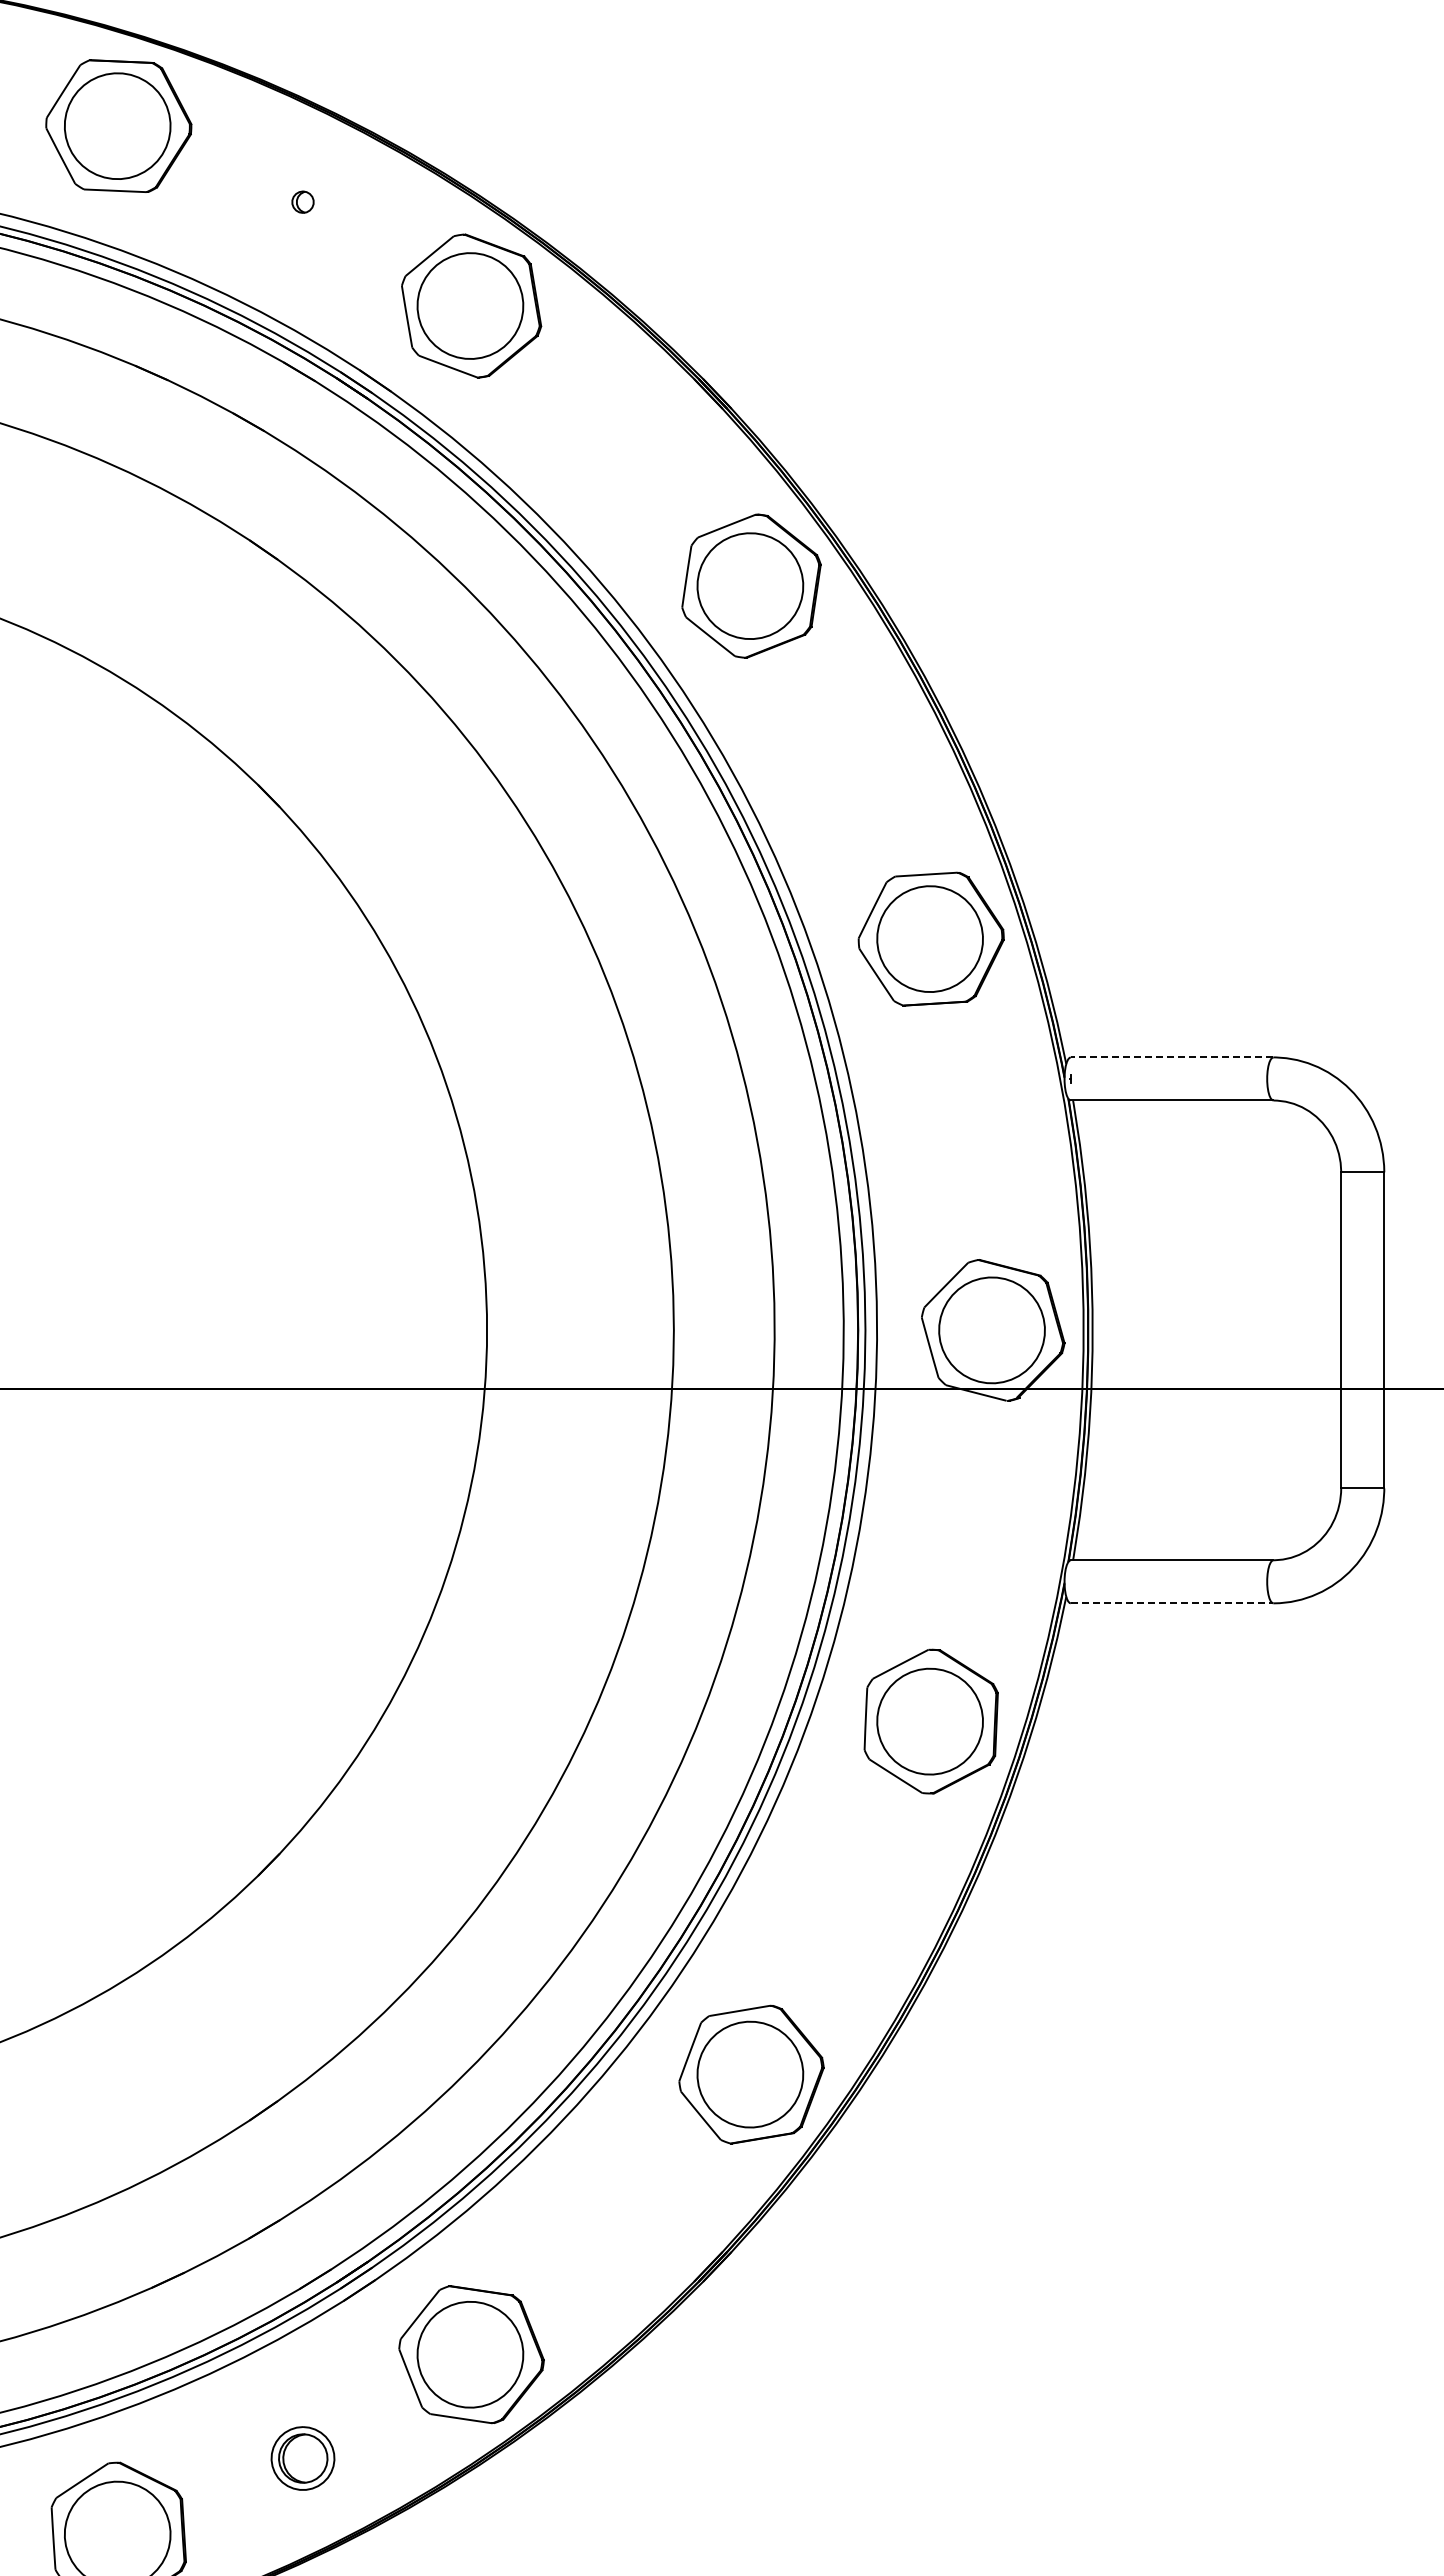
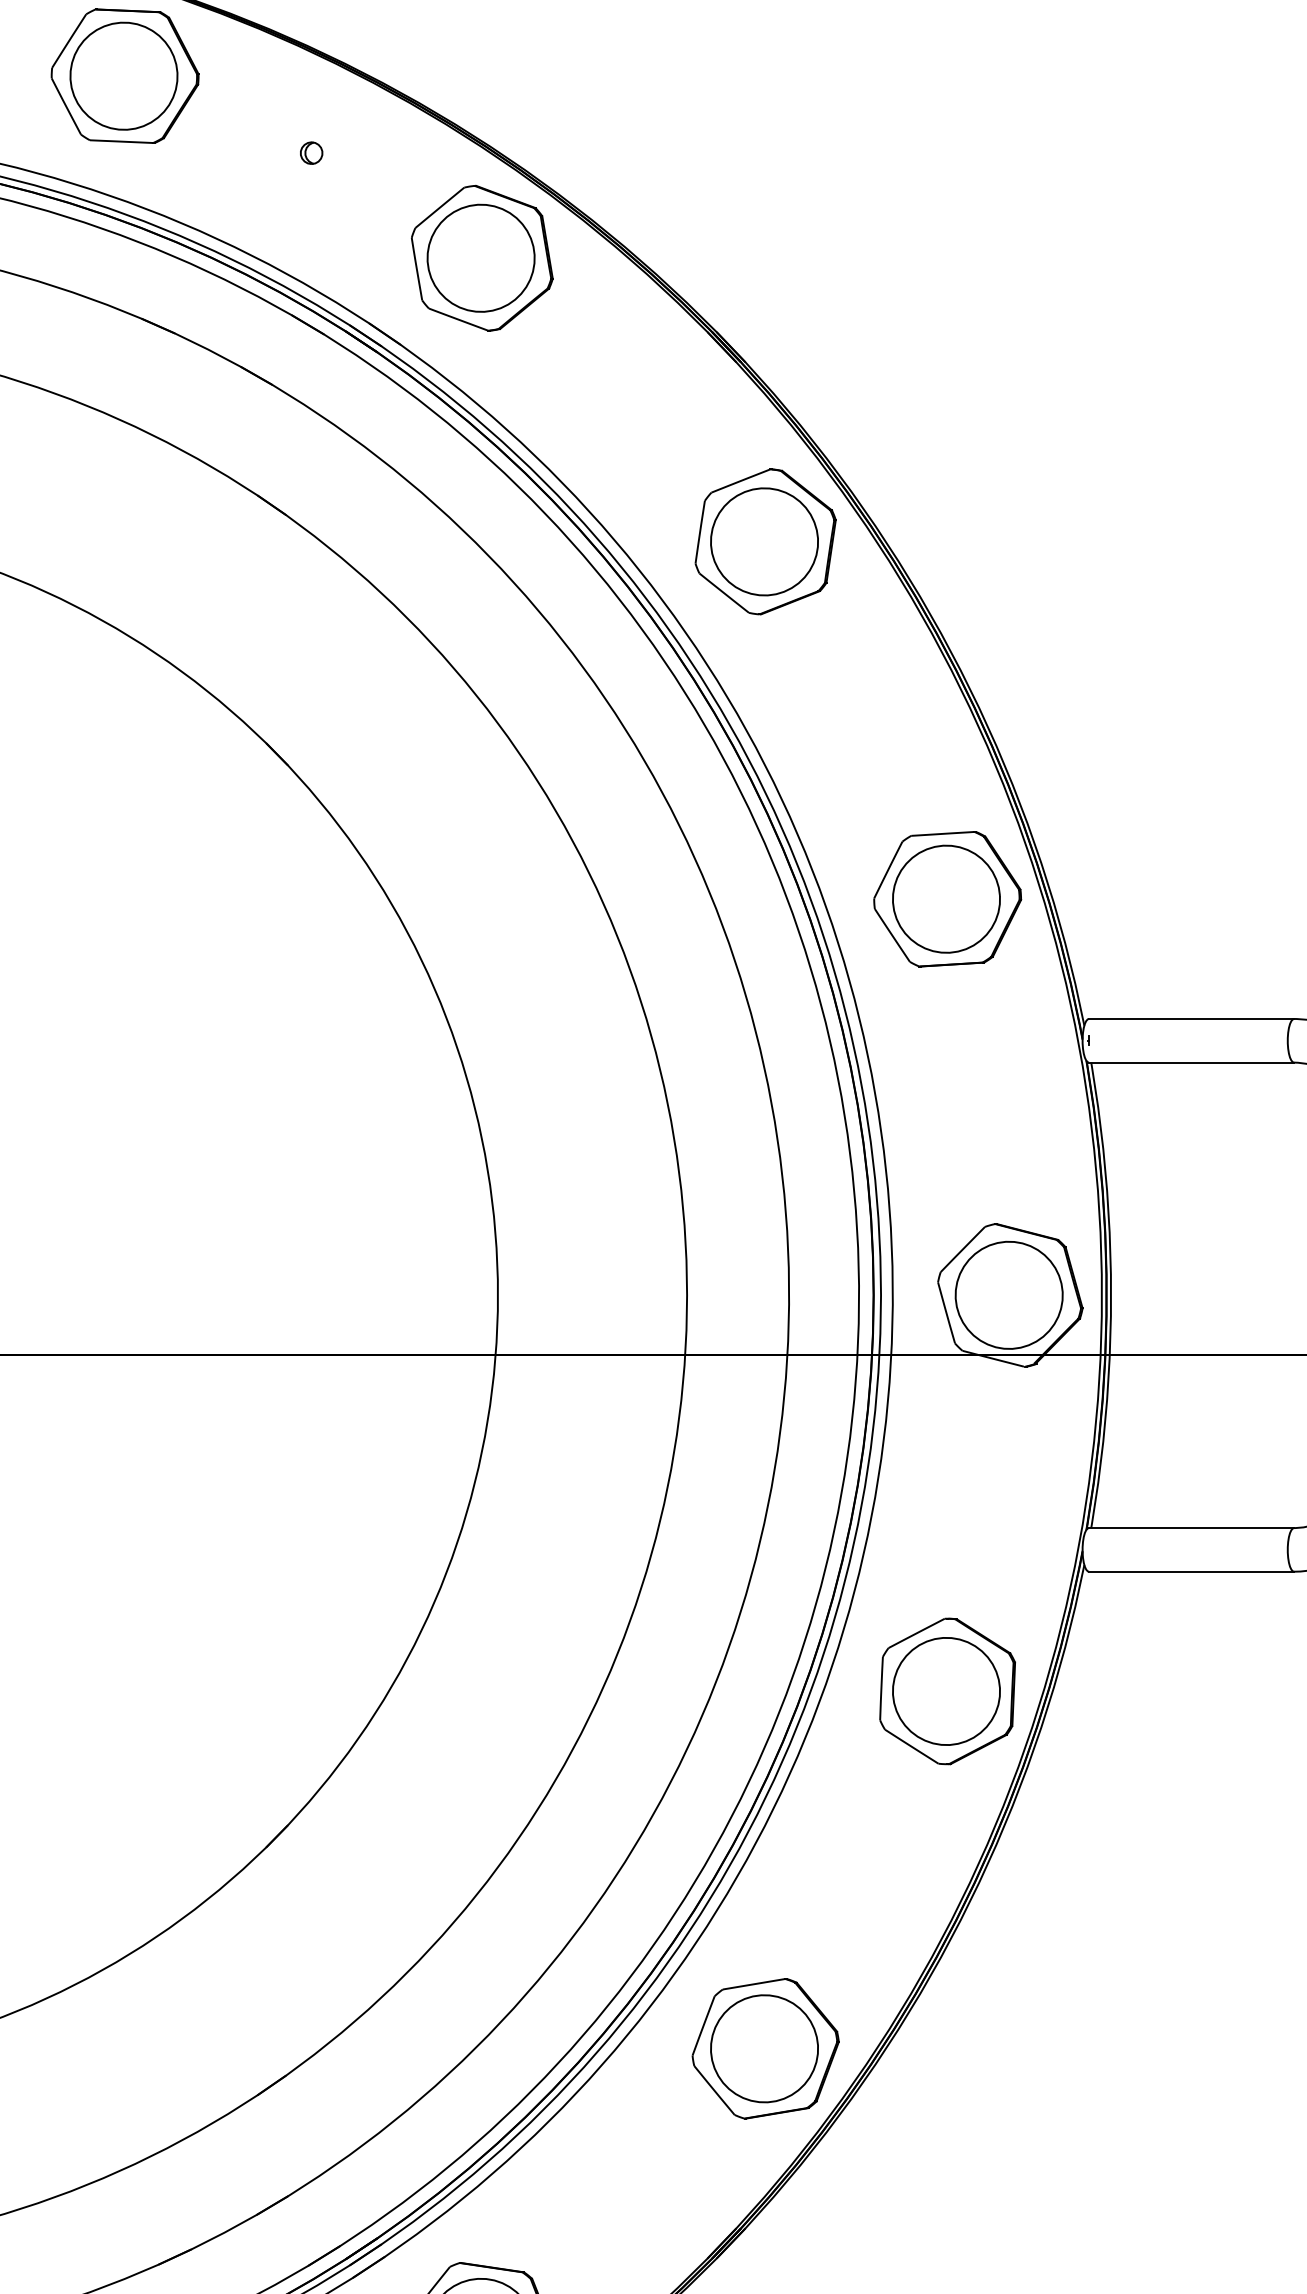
line: (1171, 1057) -> (1190, 1019), dashed -> solid
line: (1172, 1603) -> (1191, 1571), dashed -> solid

